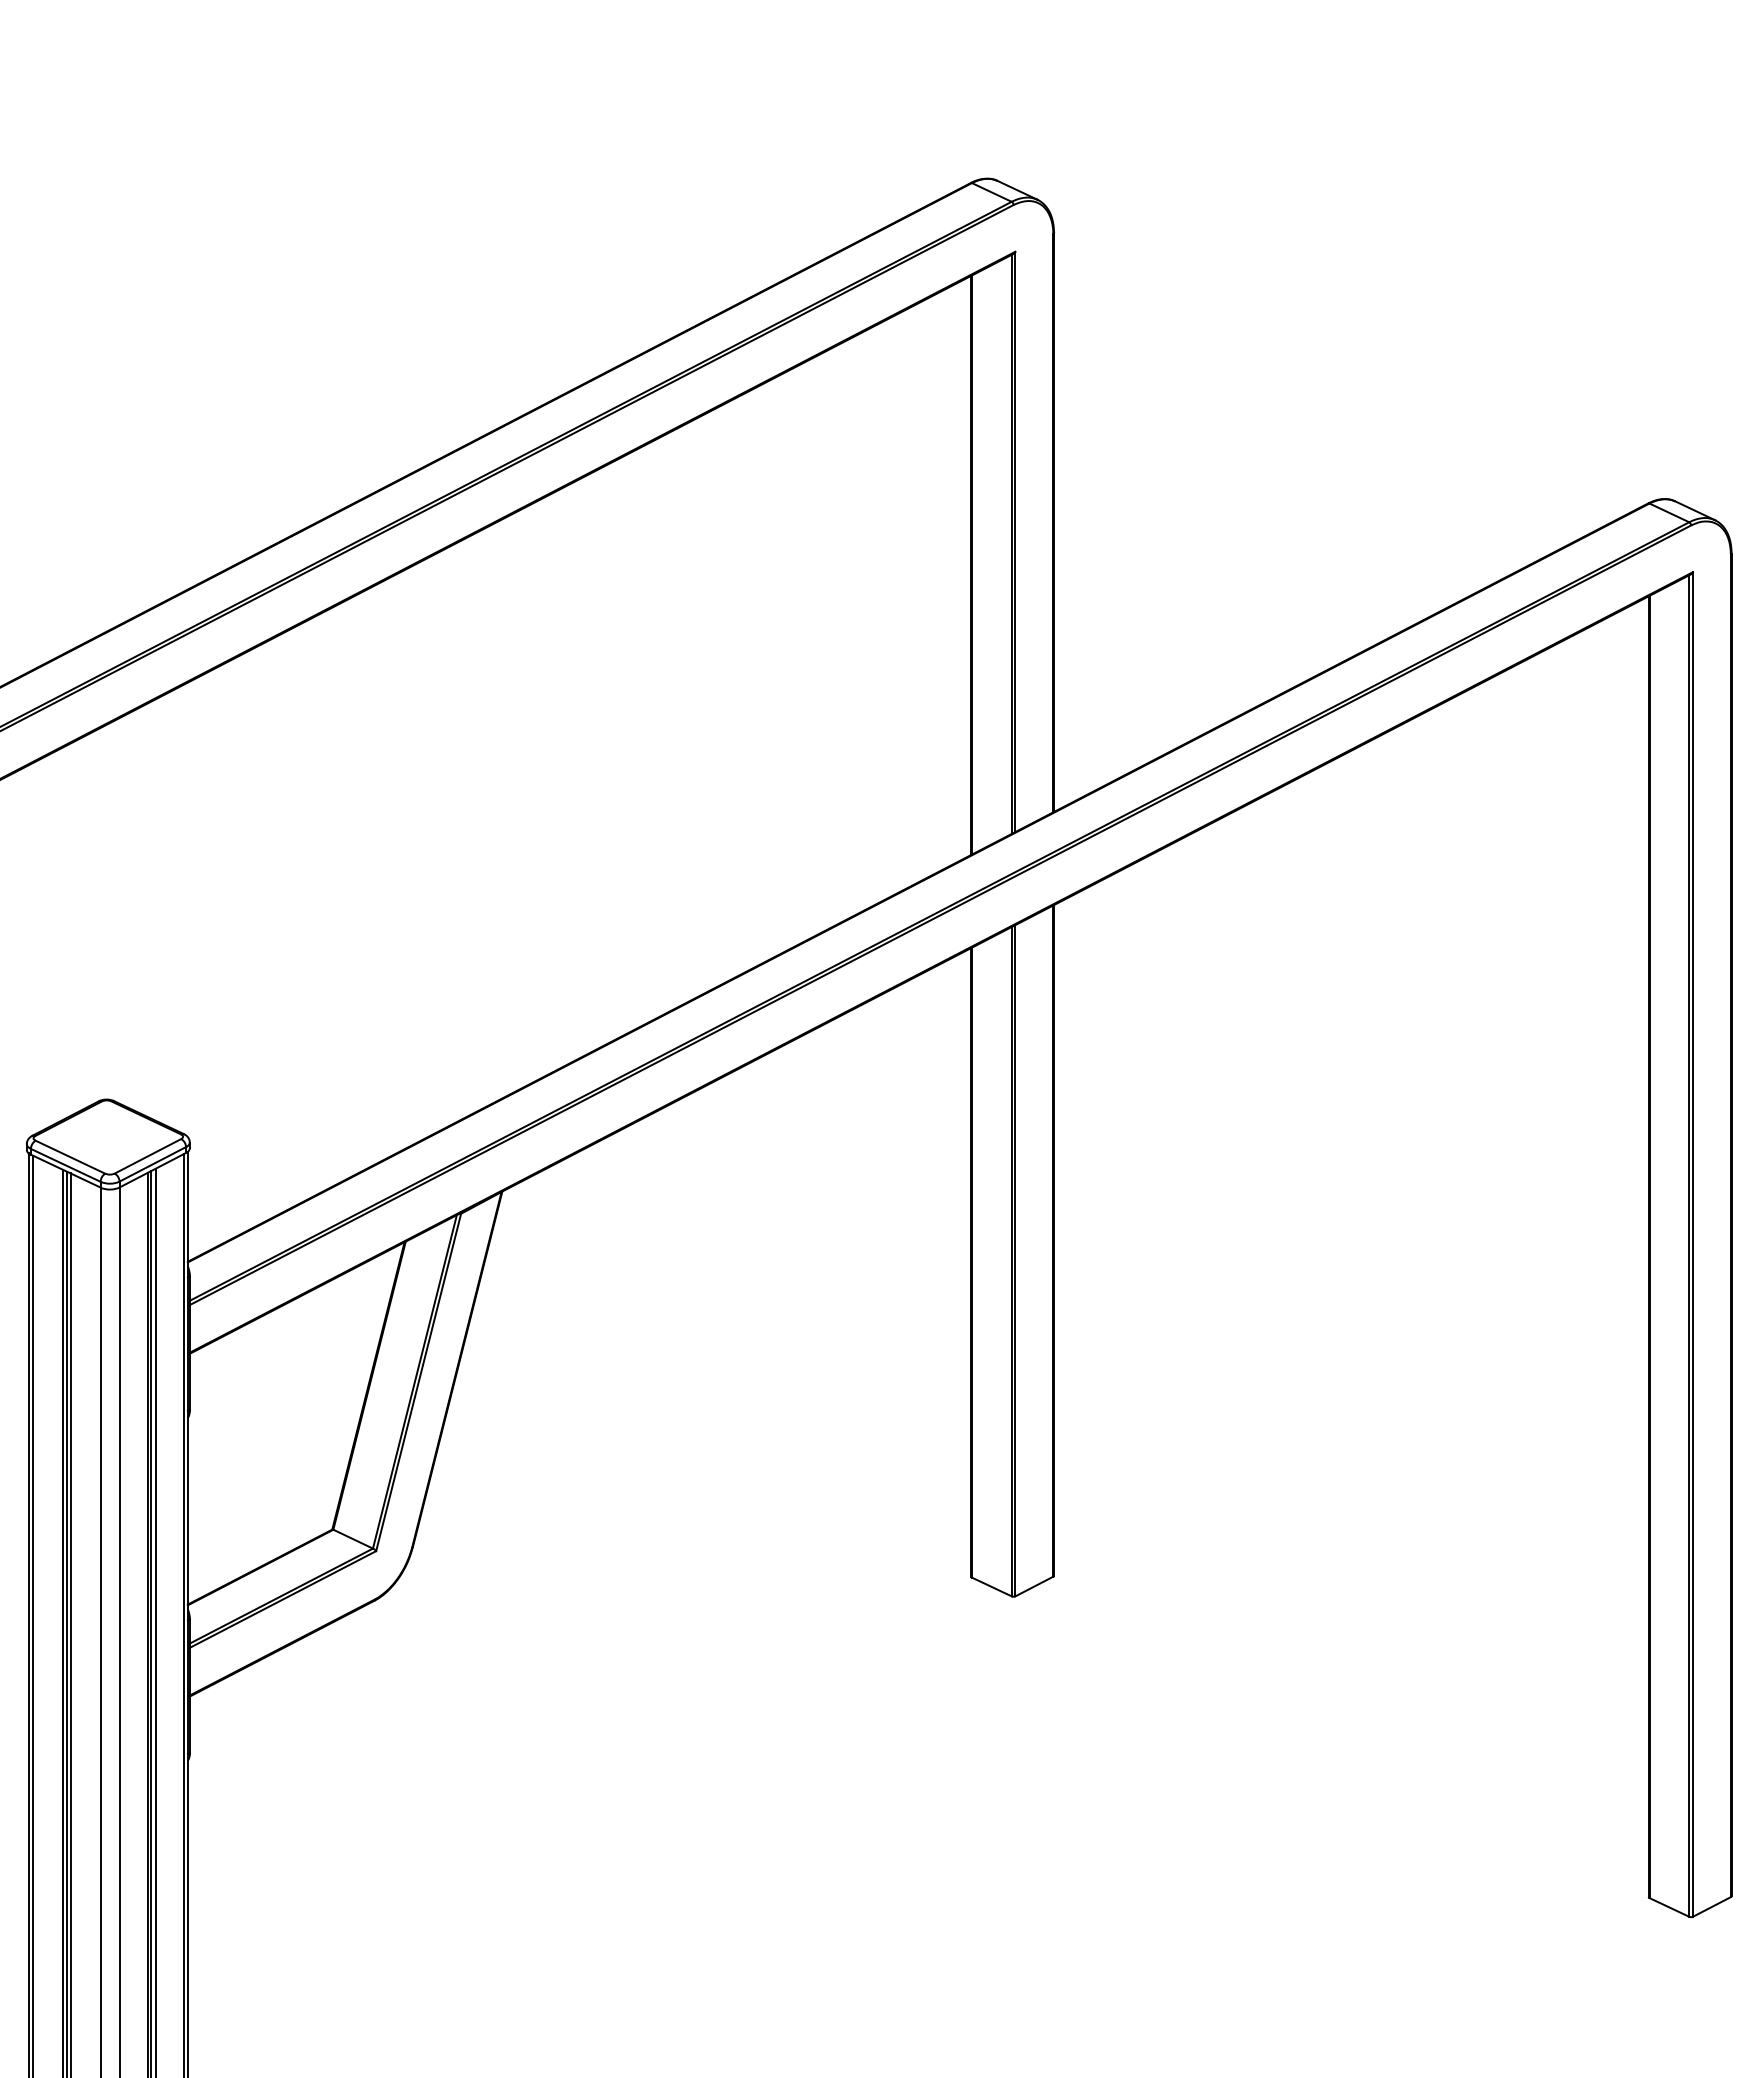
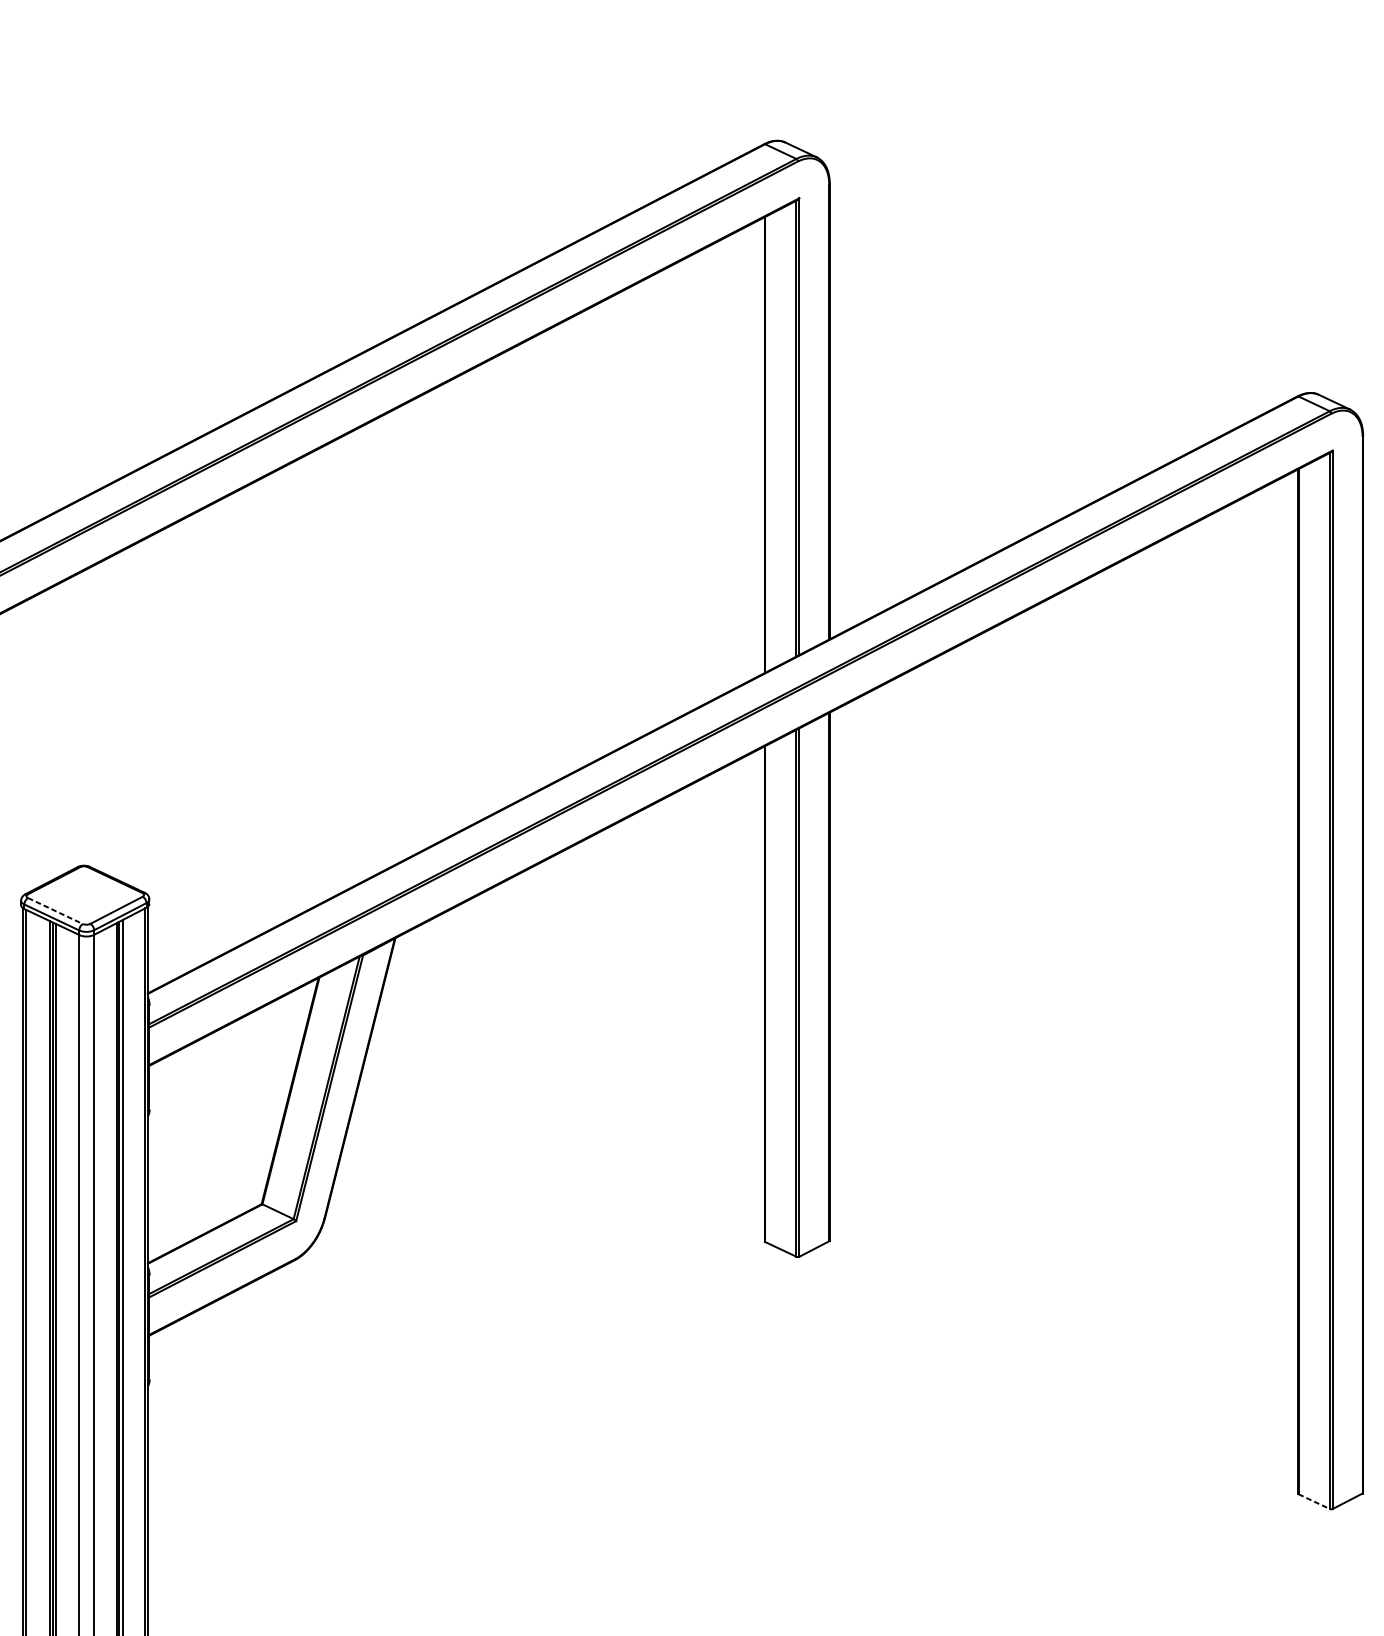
line: (70, 1157) -> (55, 911), solid -> dashed
line: (1669, 1907) -> (1314, 1501), solid -> dashed

